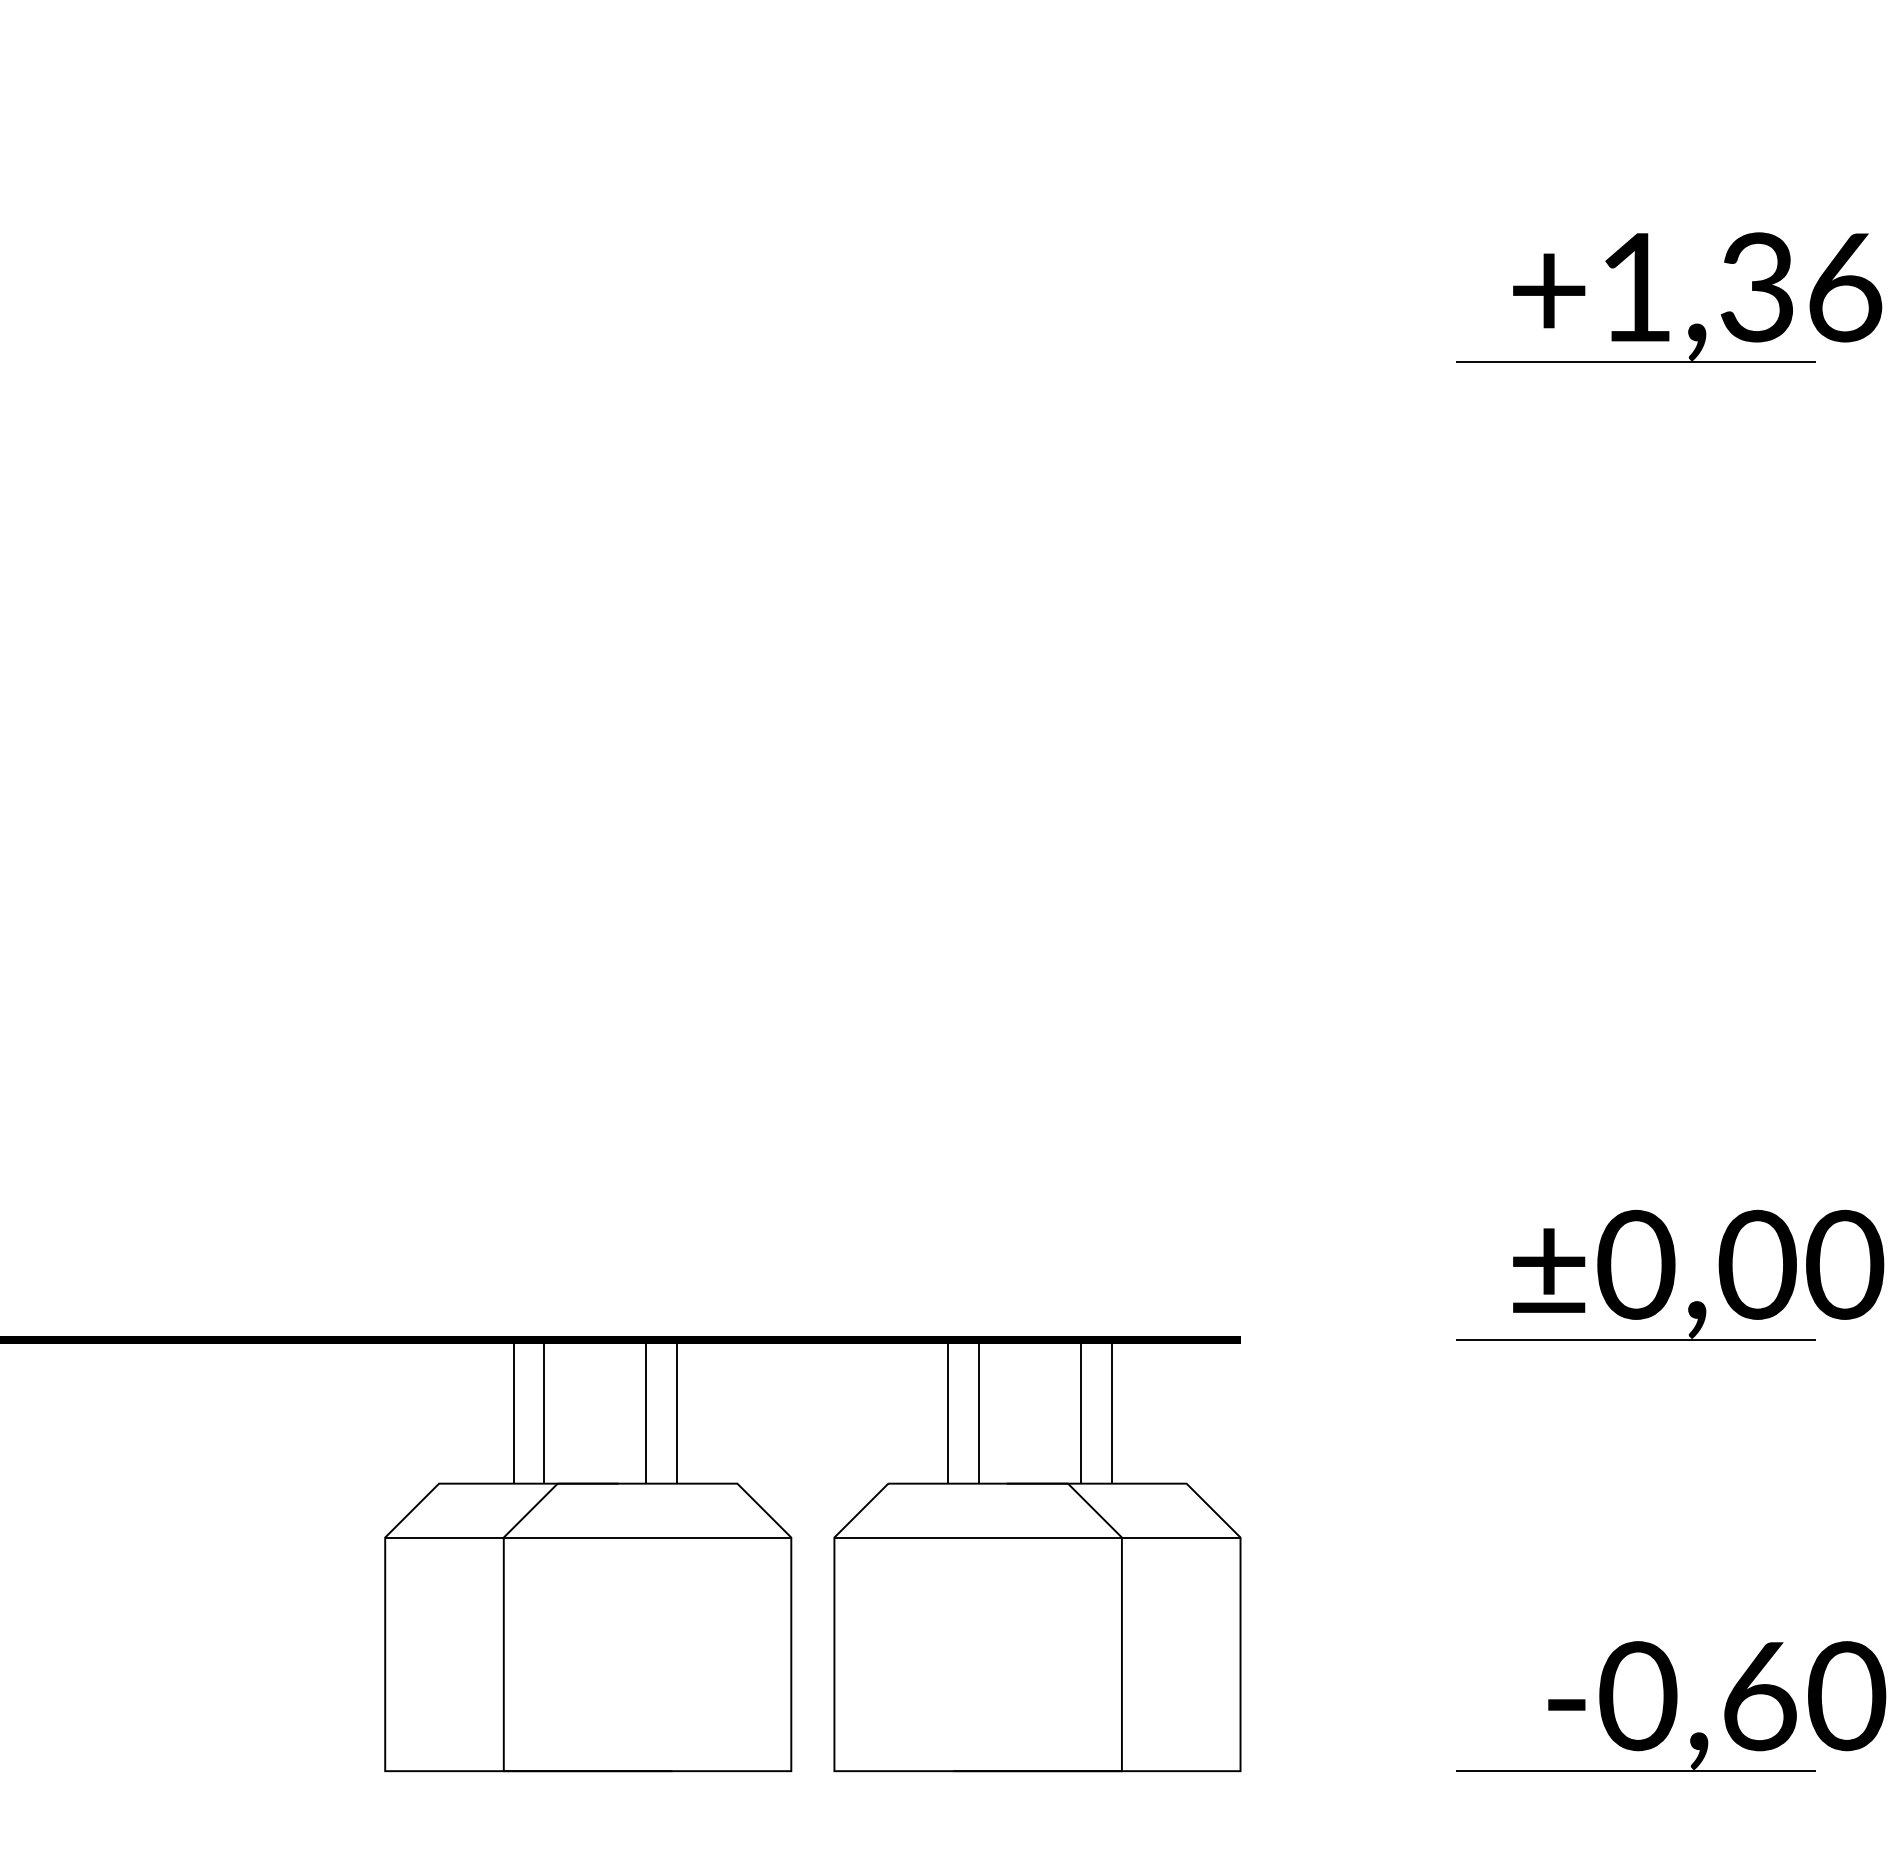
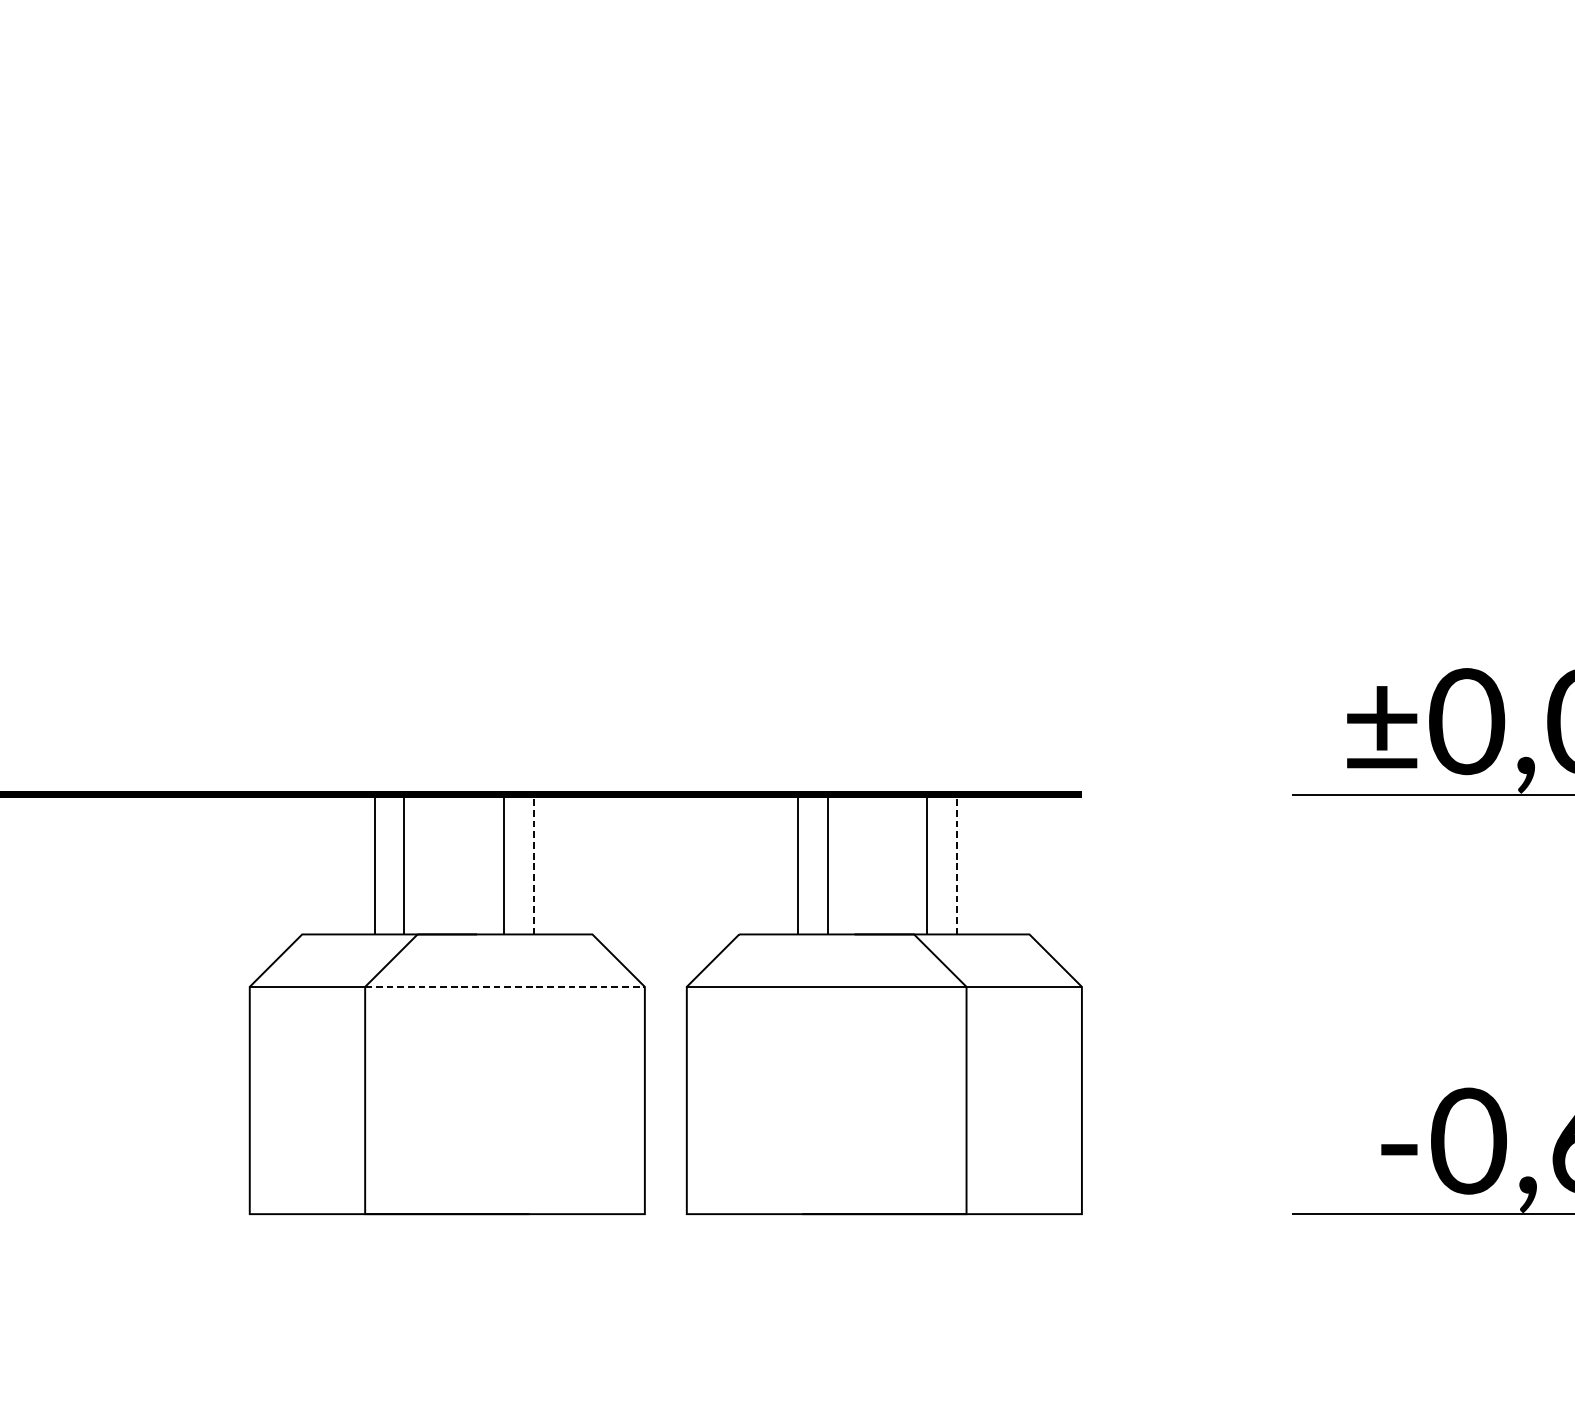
line: (677, 1411) -> (534, 864), solid -> dashed
line: (1112, 1411) -> (957, 864), solid -> dashed
line: (647, 1537) -> (504, 986), solid -> dashed

